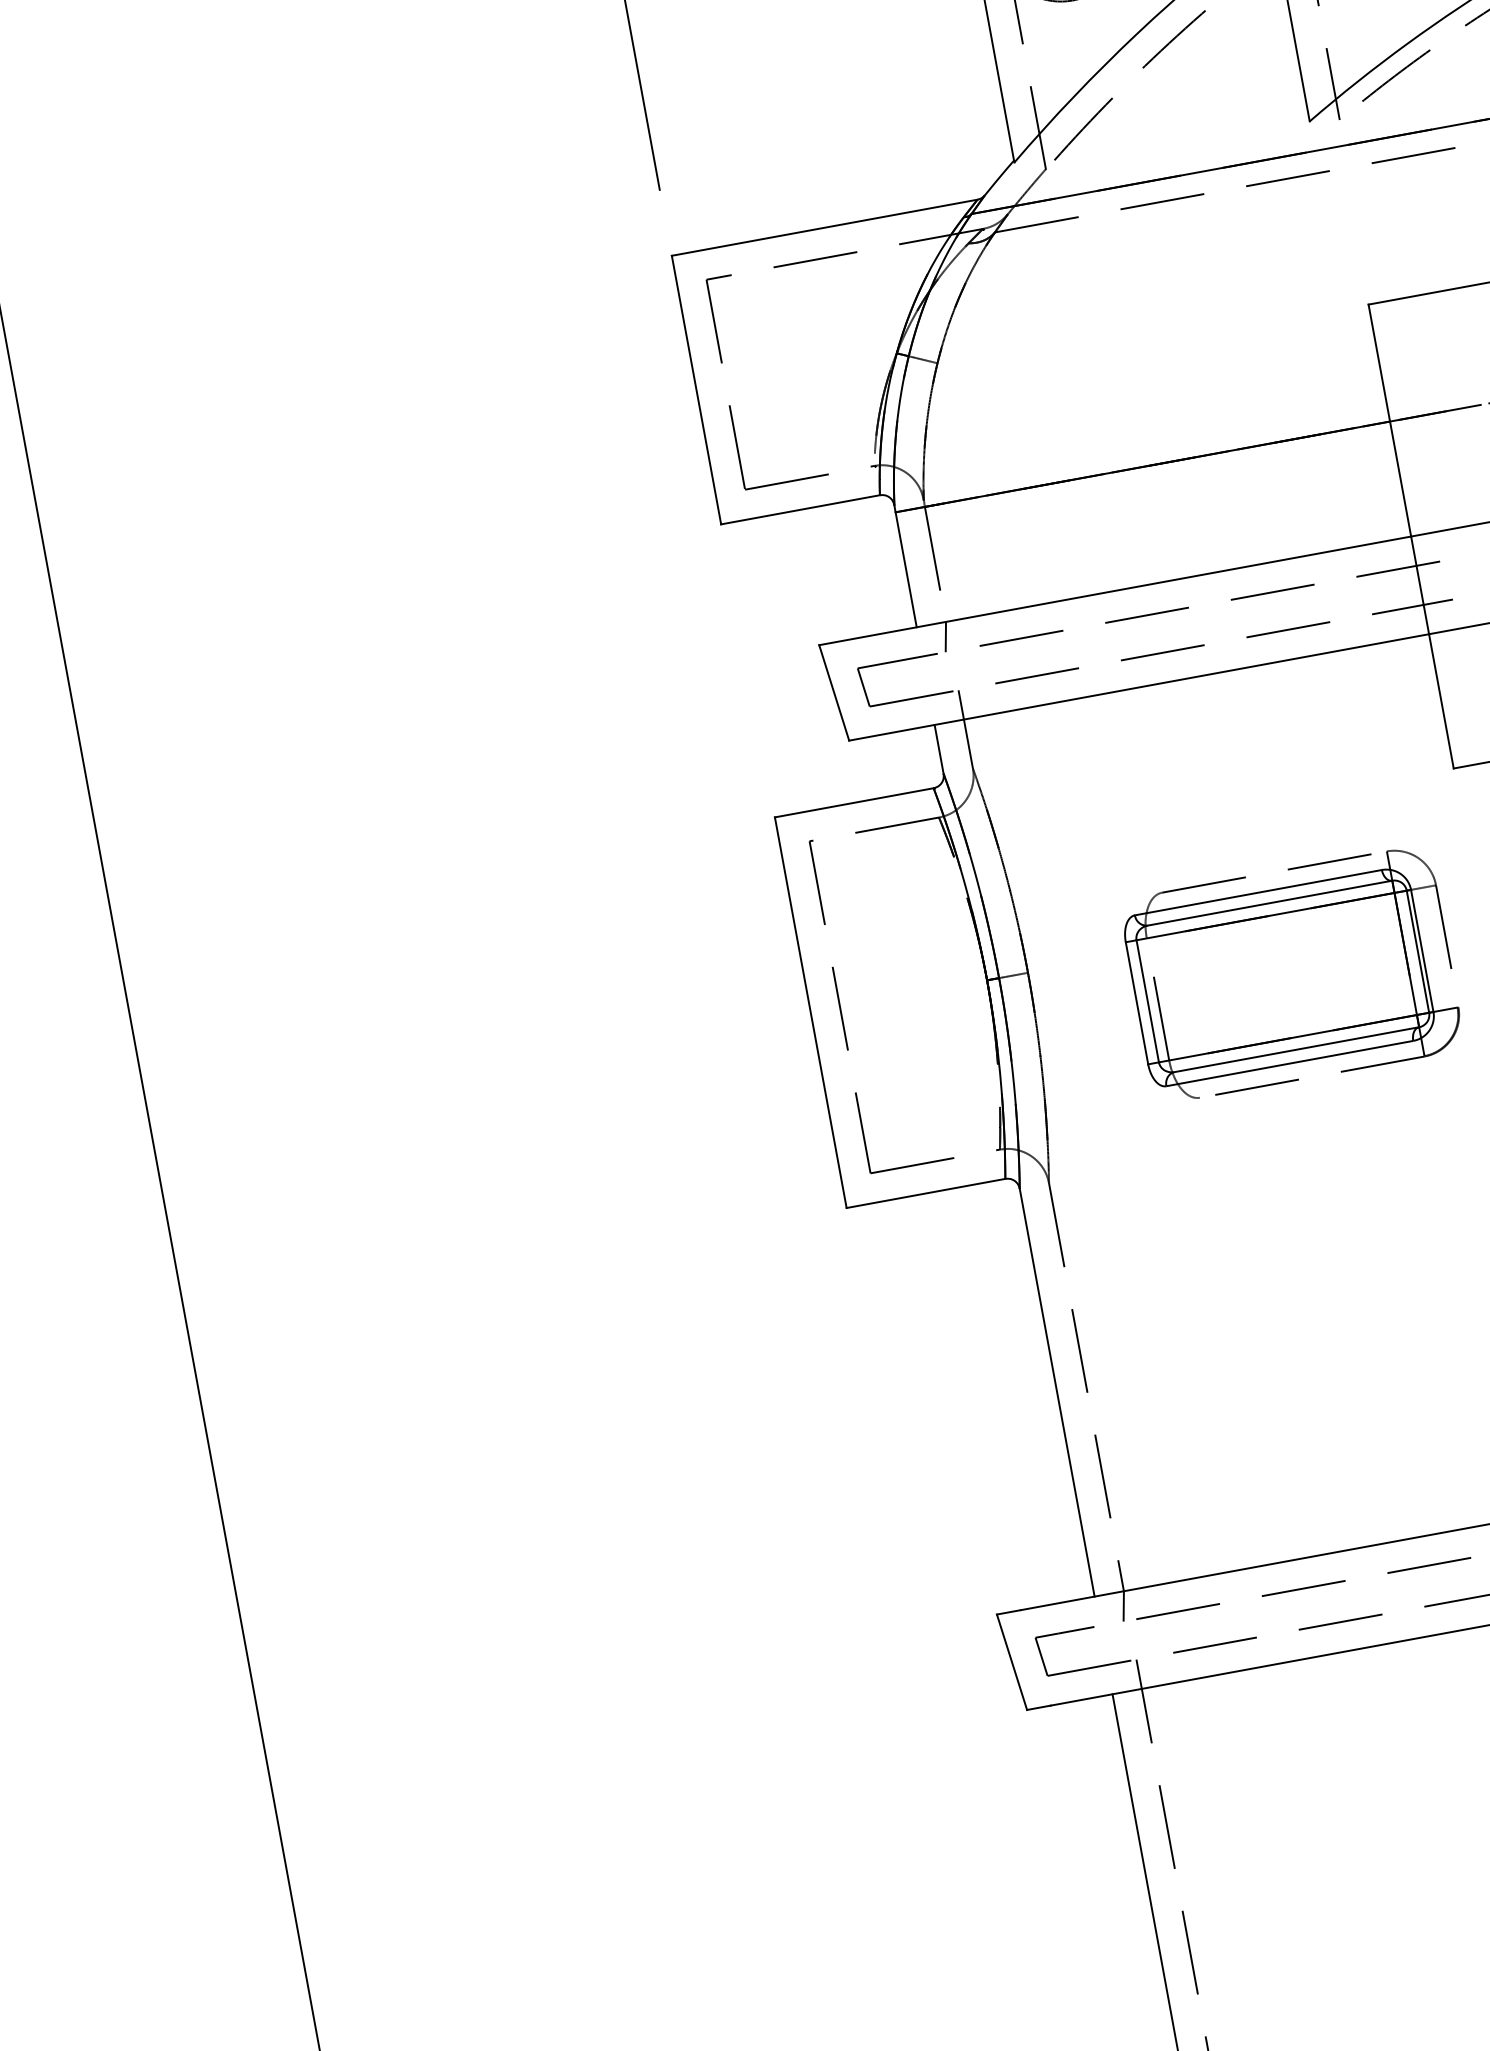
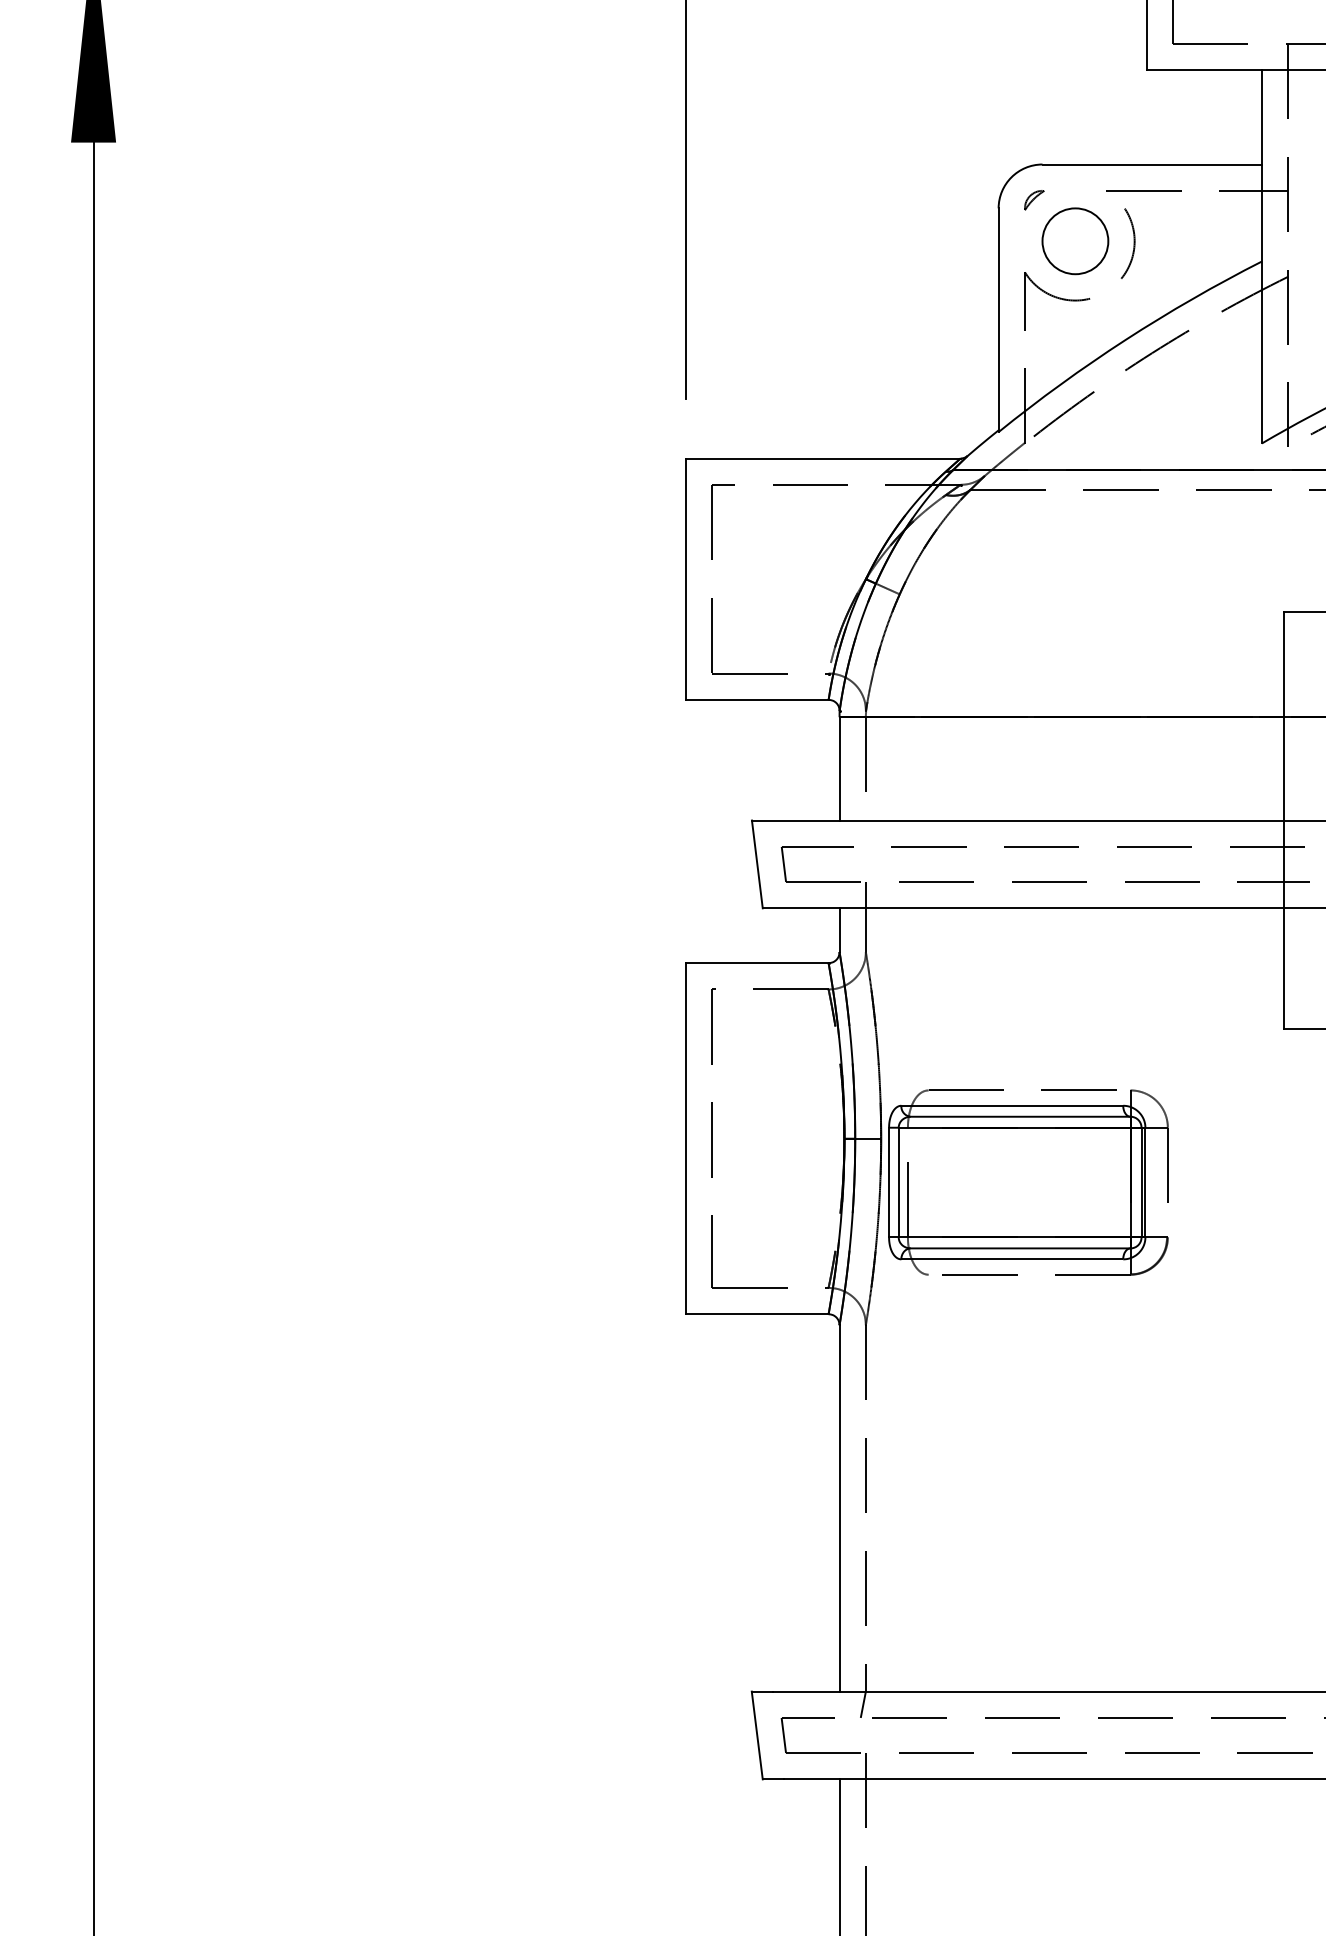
line: (944, 637) -> (862, 833), removed
part: (1292, 974) -> (1028, 1182), moved

